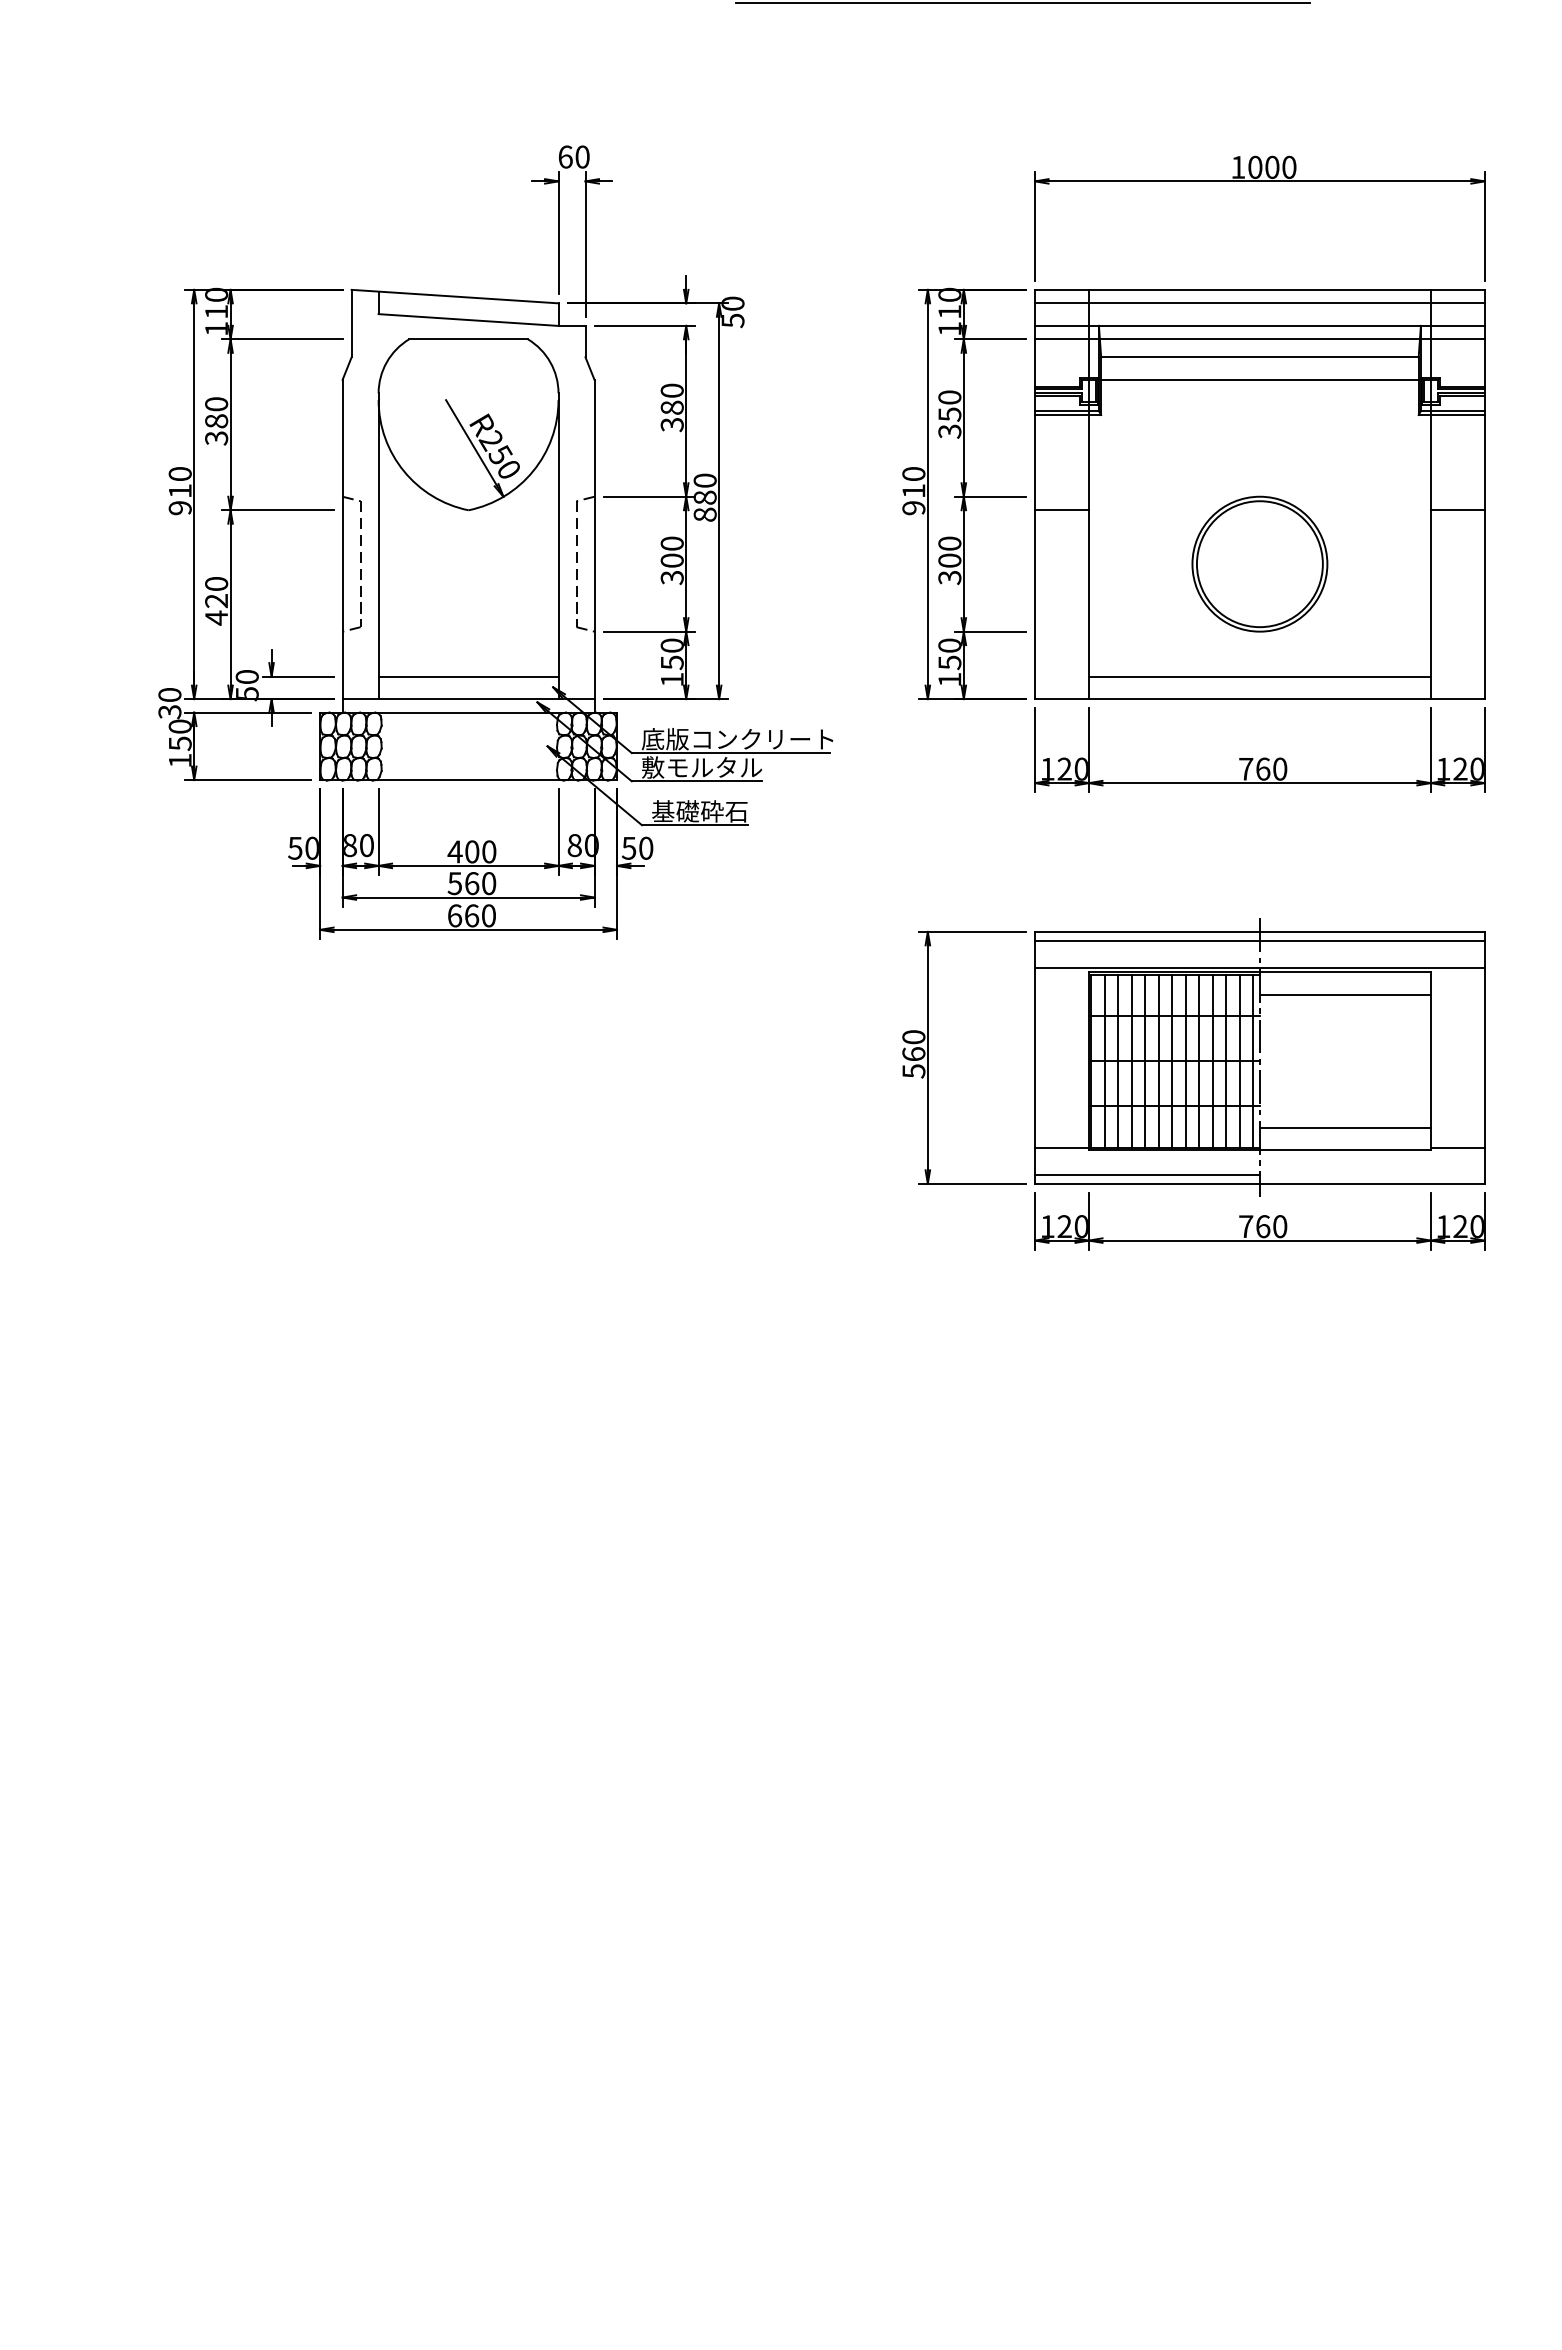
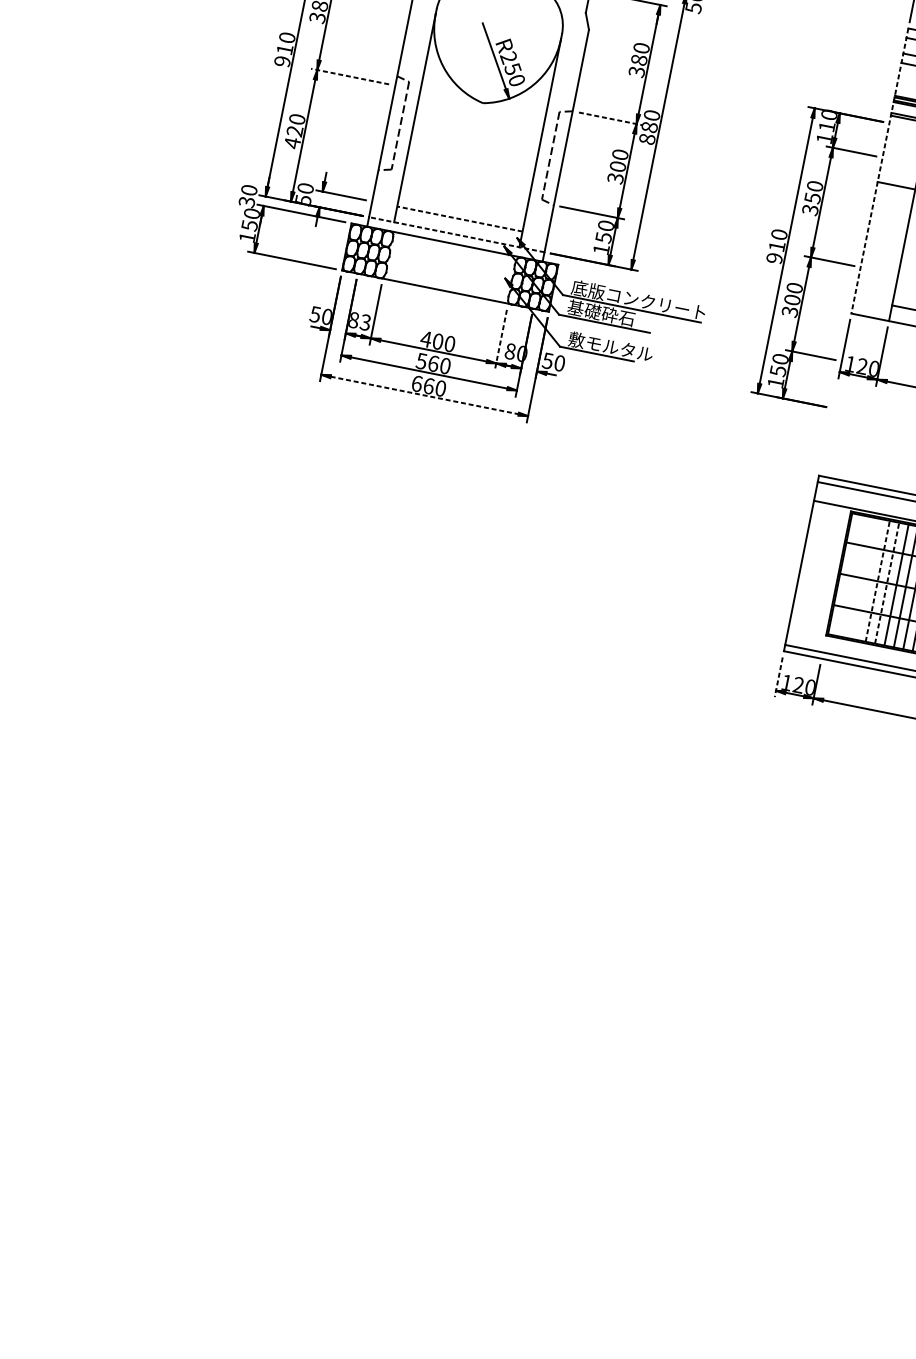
part: (964, 493) -> (811, 255), moved
line: (1035, 494) -> (880, 171), solid -> dashed
line: (649, 496) -> (611, 118), solid -> dashed
line: (277, 510) -> (349, 76), solid -> dashed
line: (468, 676) -> (459, 218), solid -> dashed
line: (468, 699) -> (456, 234), solid -> dashed
text: (701, 767) -> (609, 314), 敷モルタル -> 基礎砕石
text: (712, 811) -> (611, 346), 基礎砕石 -> 敷モルタル
line: (558, 831) -> (501, 339), solid -> dashed
text: (366, 845) -> (365, 322), 80 -> 83
line: (468, 929) -> (424, 395), solid -> dashed
part: (928, 1057) -> (727, 548), removed
line: (1104, 1061) -> (849, 575), removed
line: (1118, 1061) -> (859, 577), removed
line: (1131, 1061) -> (868, 579), removed
line: (1145, 1061) -> (877, 581), solid -> dashed
line: (1158, 1061) -> (886, 583), solid -> dashed
line: (1062, 1147) -> (808, 629), removed
line: (1035, 1221) -> (779, 677), solid -> dashed

